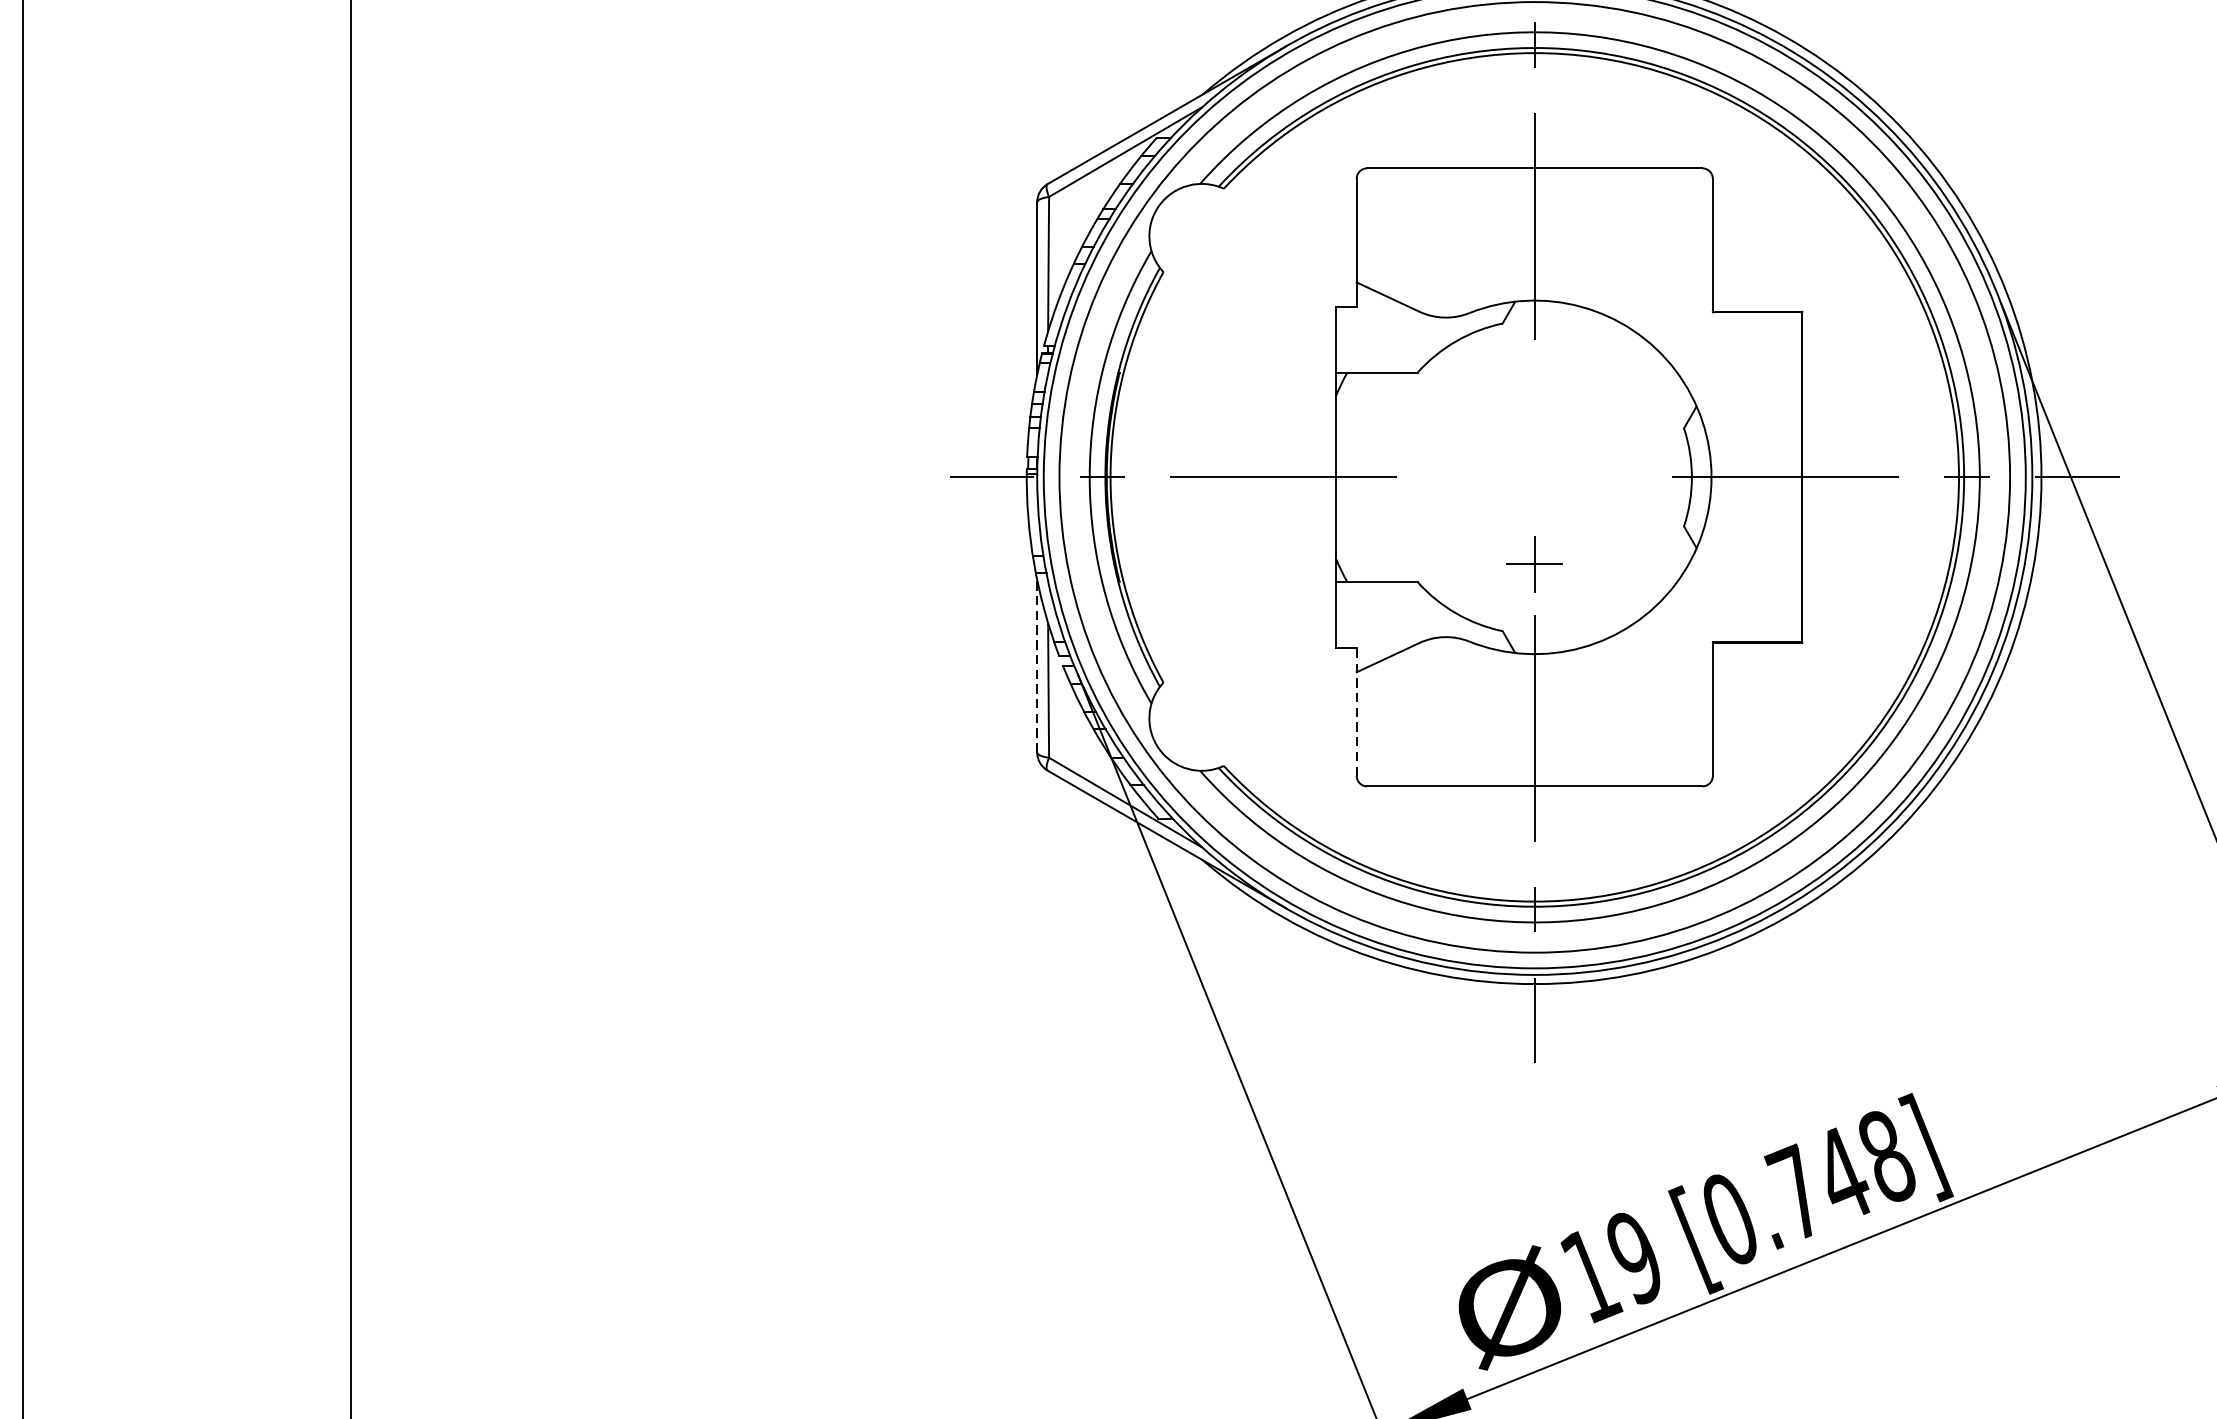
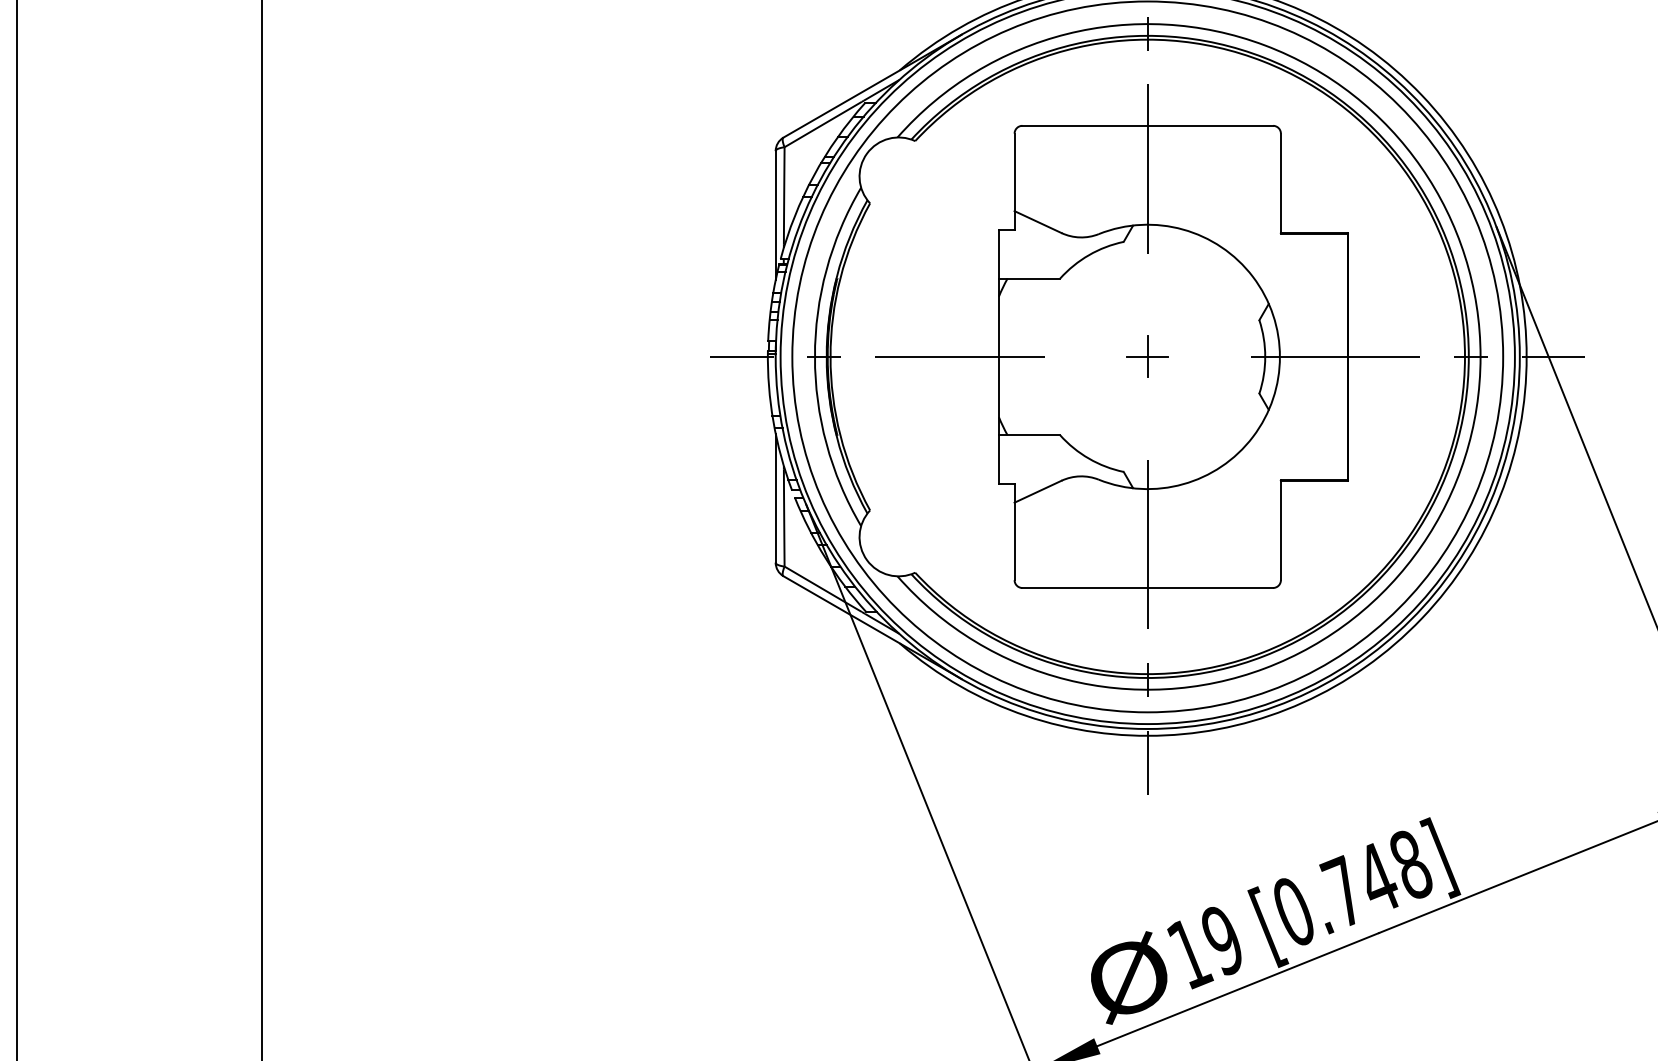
part: (1534, 563) -> (1147, 356), moved
line: (1036, 666) -> (775, 498), dashed -> solid
line: (1356, 712) -> (1014, 532), dashed -> solid

